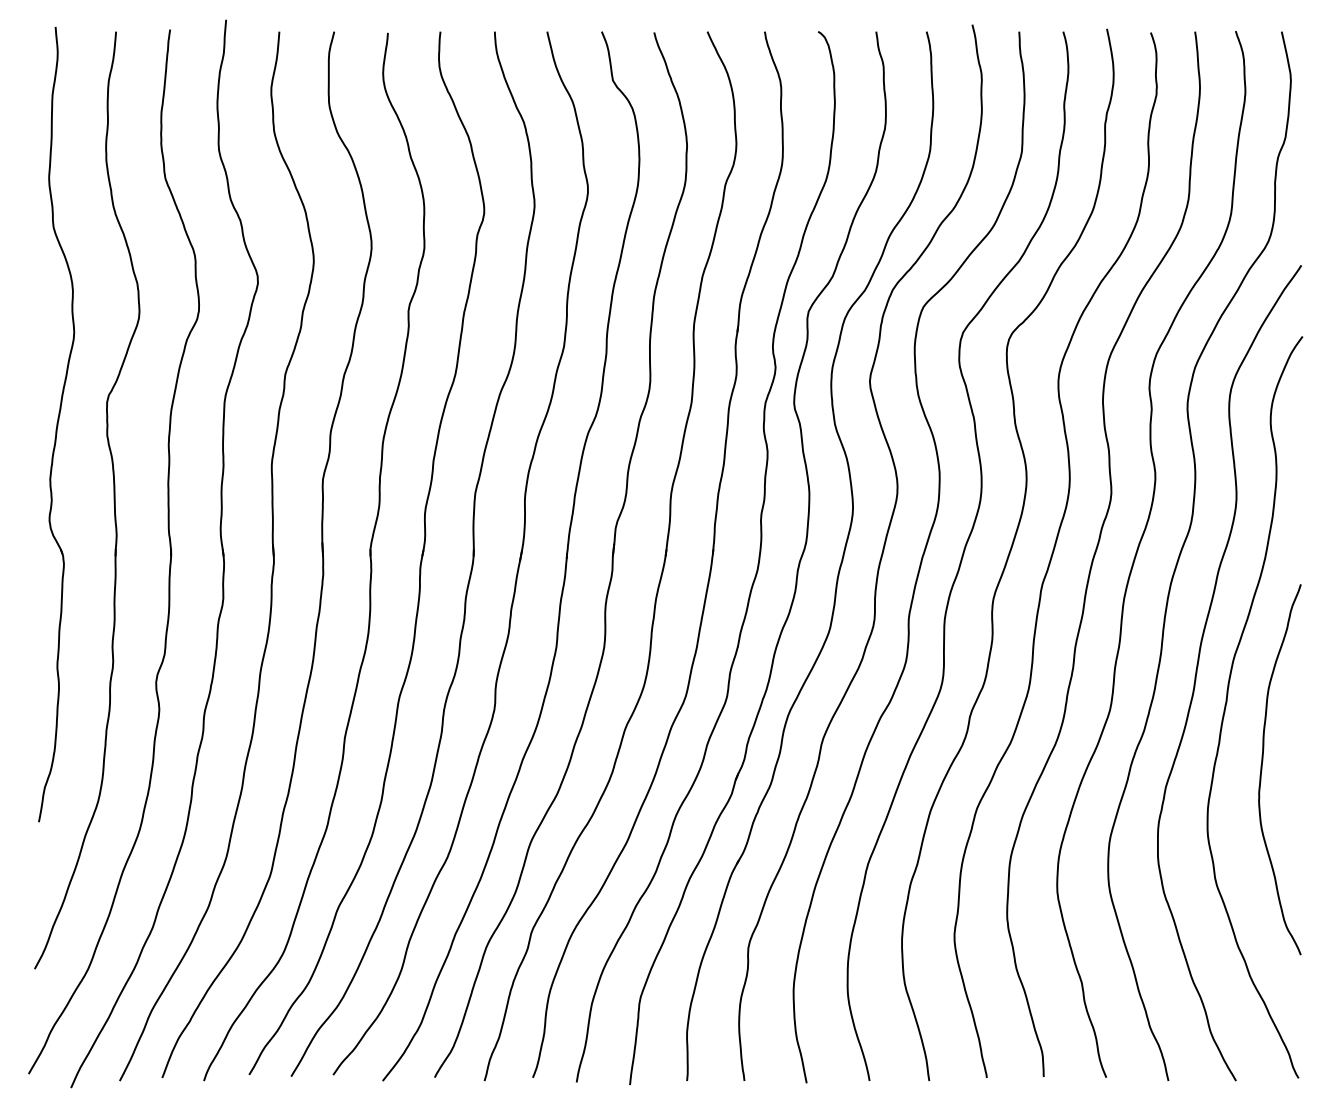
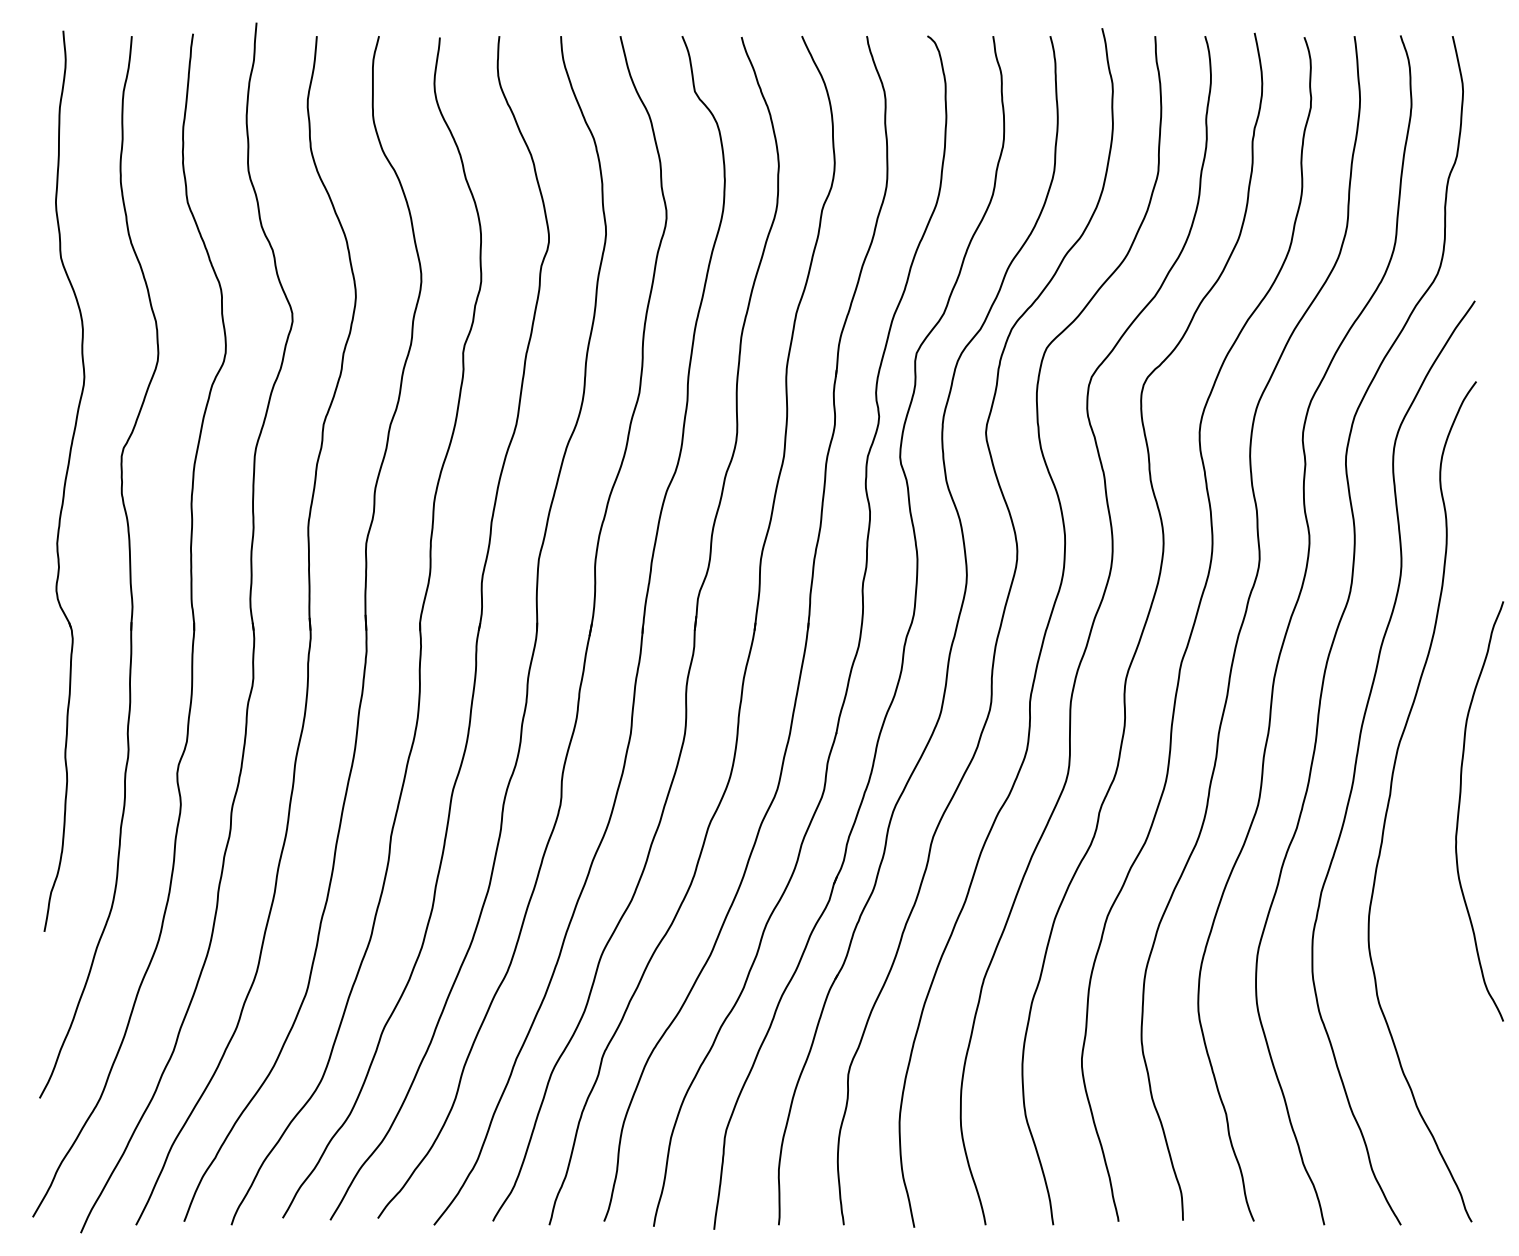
curve: (1263, 764) -> (1460, 805), moved

